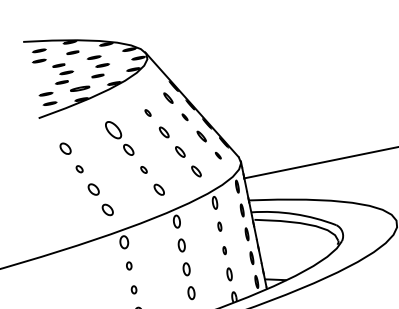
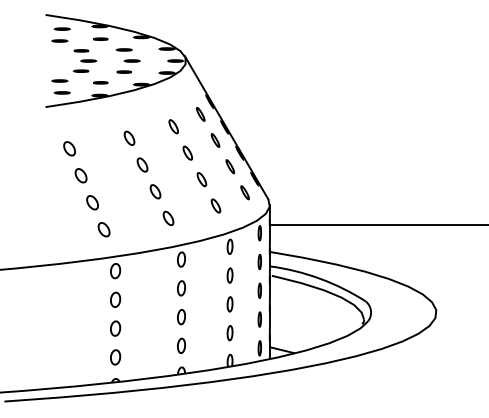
part: (80, 88) -> (100, 82), size x0.62
part: (147, 112) -> (173, 126), size x1.67
part: (185, 117) -> (215, 140), size x1.67
part: (113, 129) -> (129, 137), size x0.62
part: (217, 155) -> (244, 192), size x1.67
part: (79, 169) -> (80, 175), size x1.67
part: (143, 169) -> (155, 191), size x1.67
part: (219, 226) -> (229, 275), size x1.43
part: (224, 250) -> (229, 304), size x1.67
part: (129, 265) -> (115, 299), size x1.67
part: (133, 289) -> (115, 328), size x1.67

